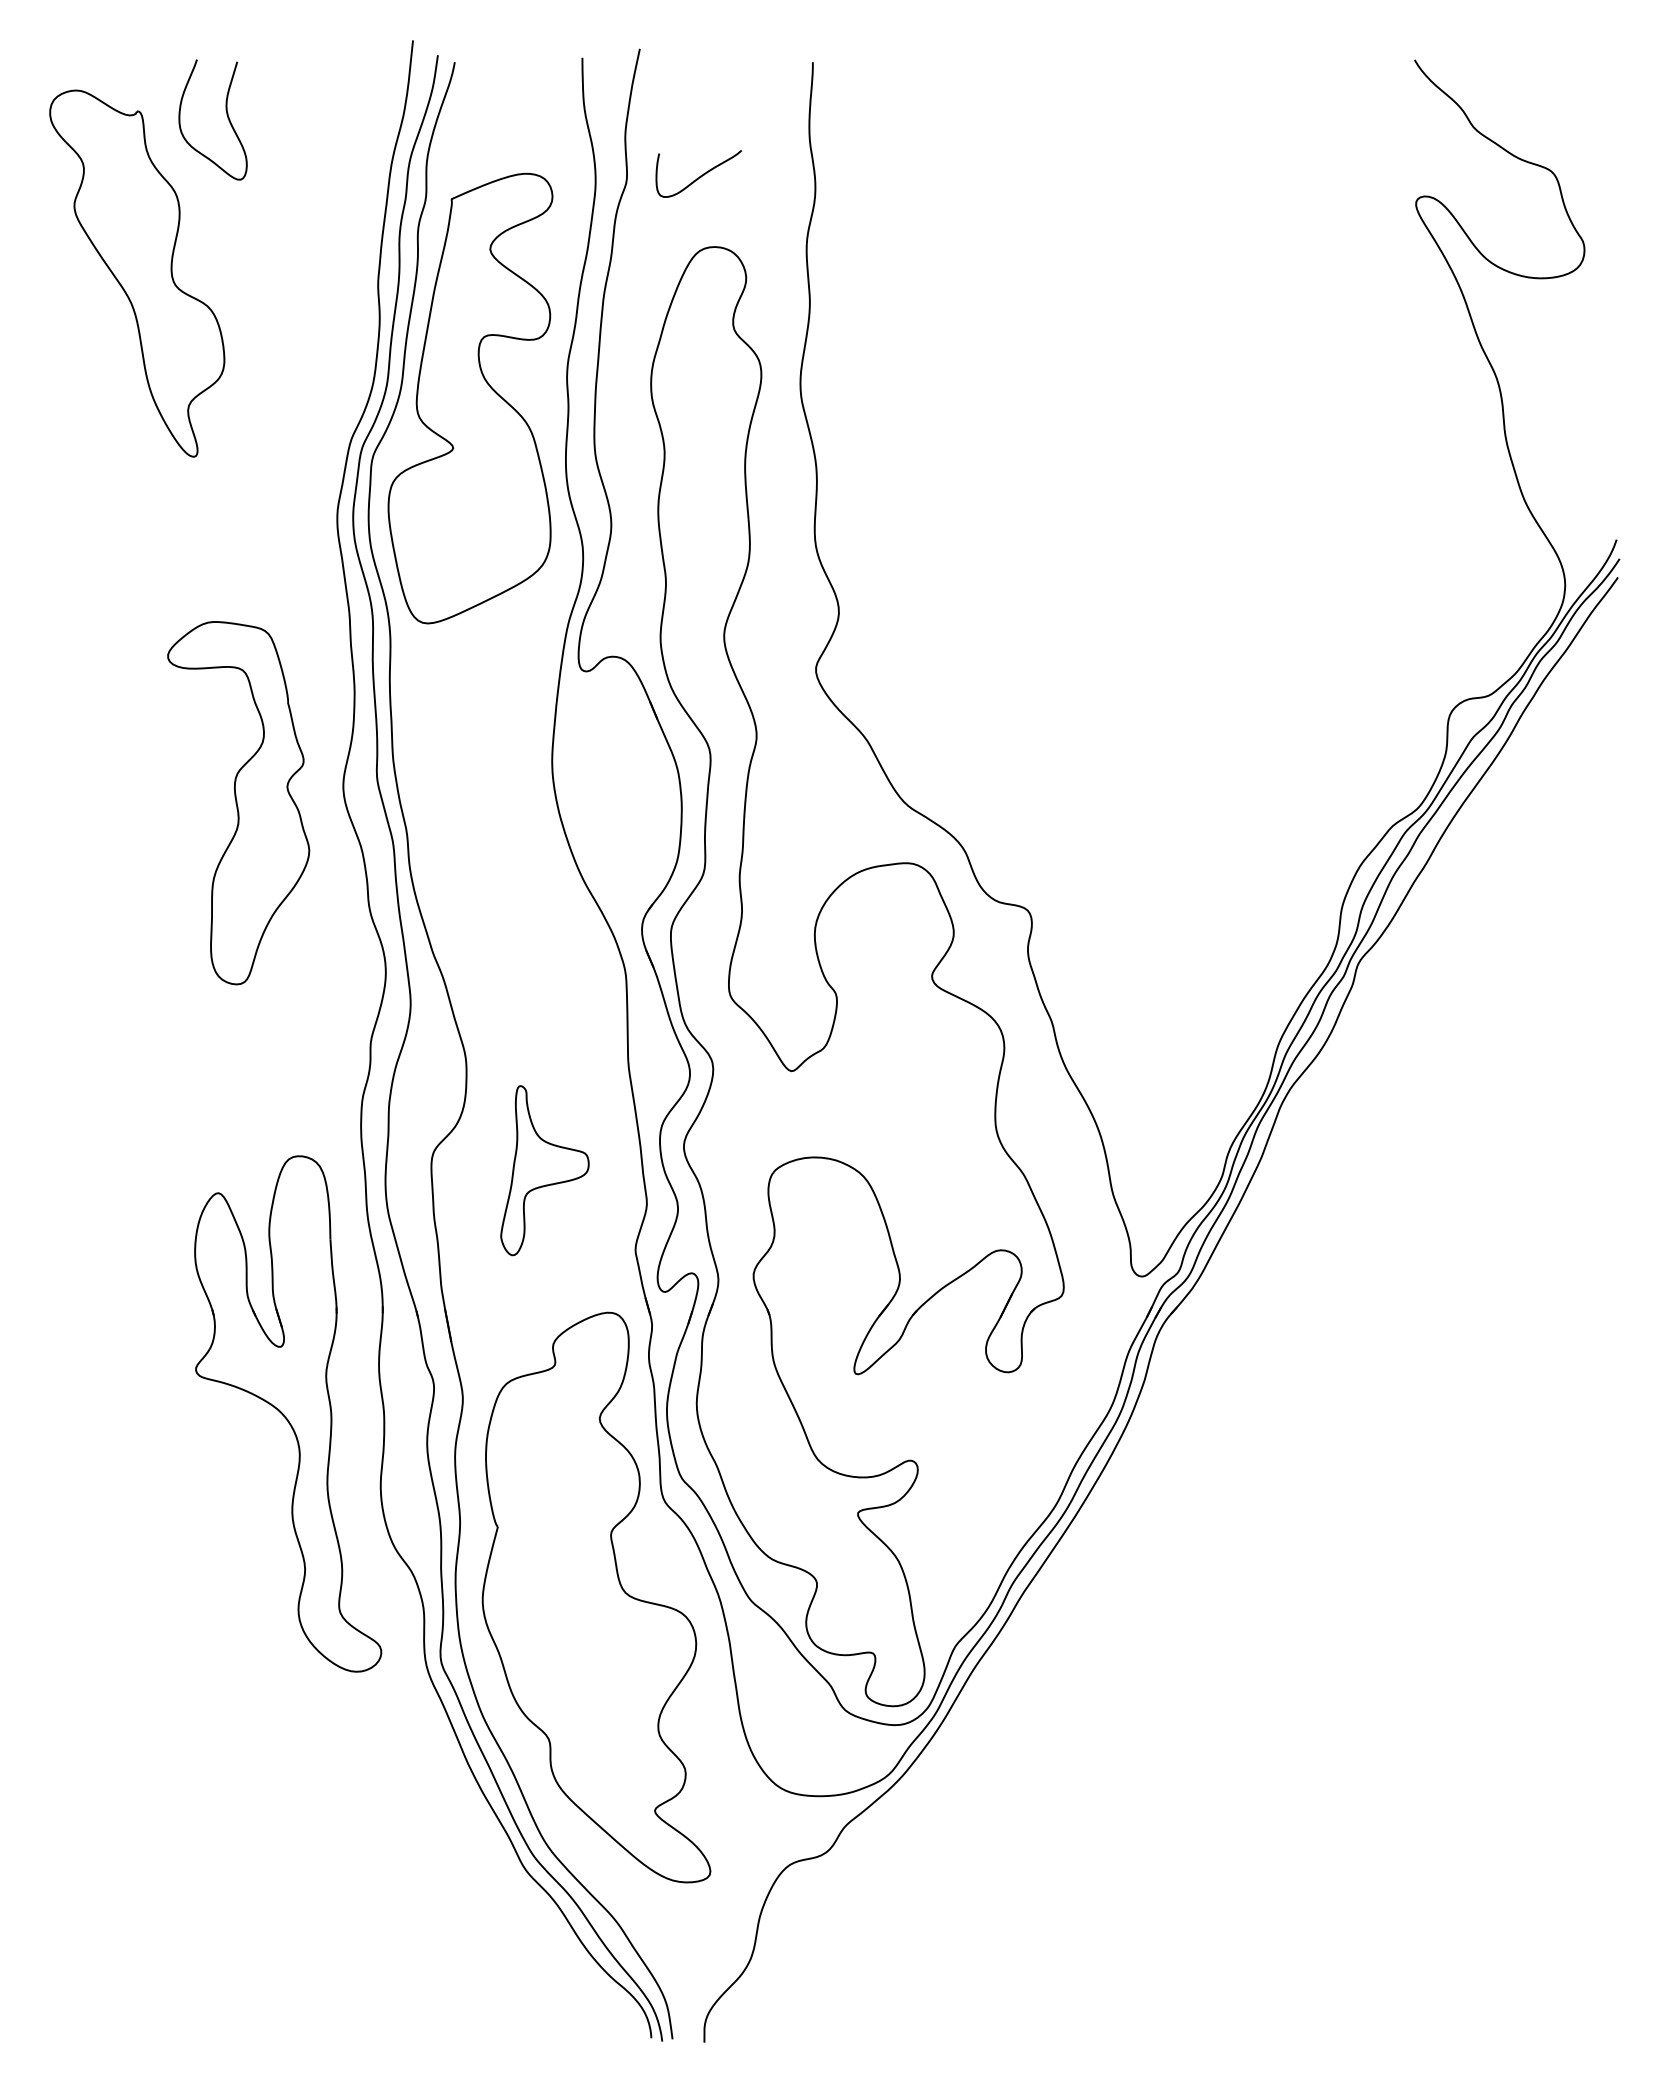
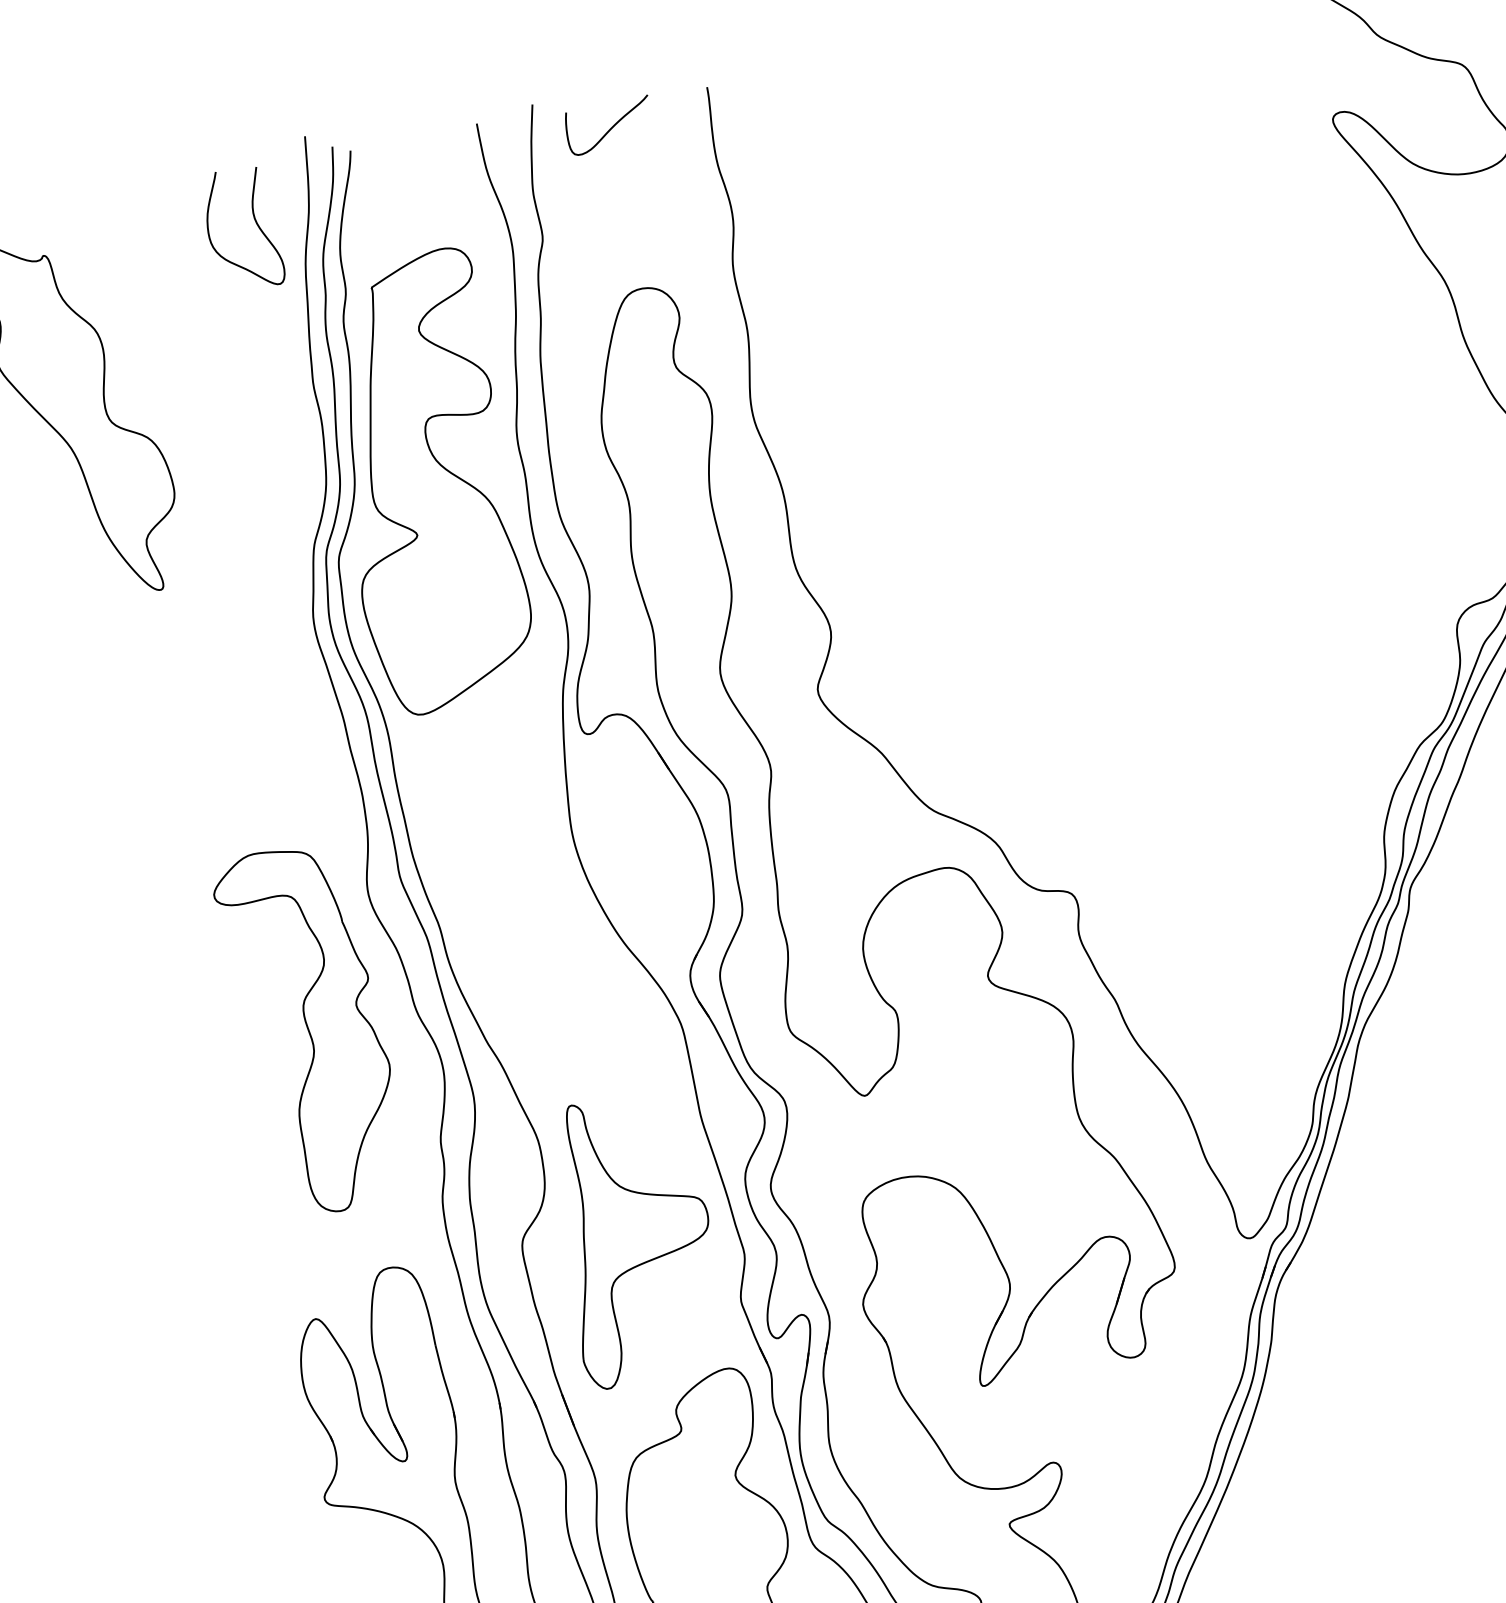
curve: (226, 115) -> (255, 222), moved
curve: (700, 175) -> (611, 127), moved
part: (238, 803) -> (310, 1030), moved
part: (544, 1170) -> (636, 1238), size x1.67

